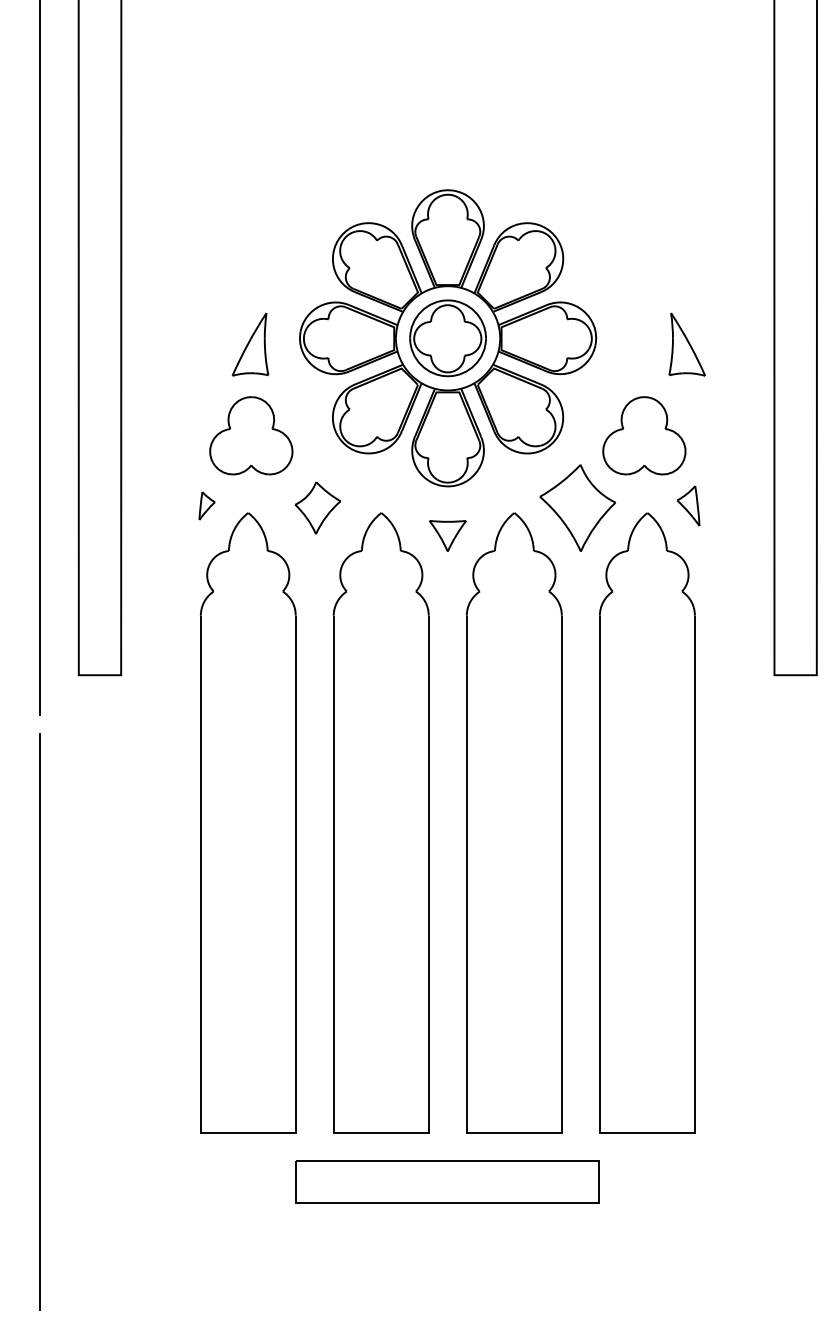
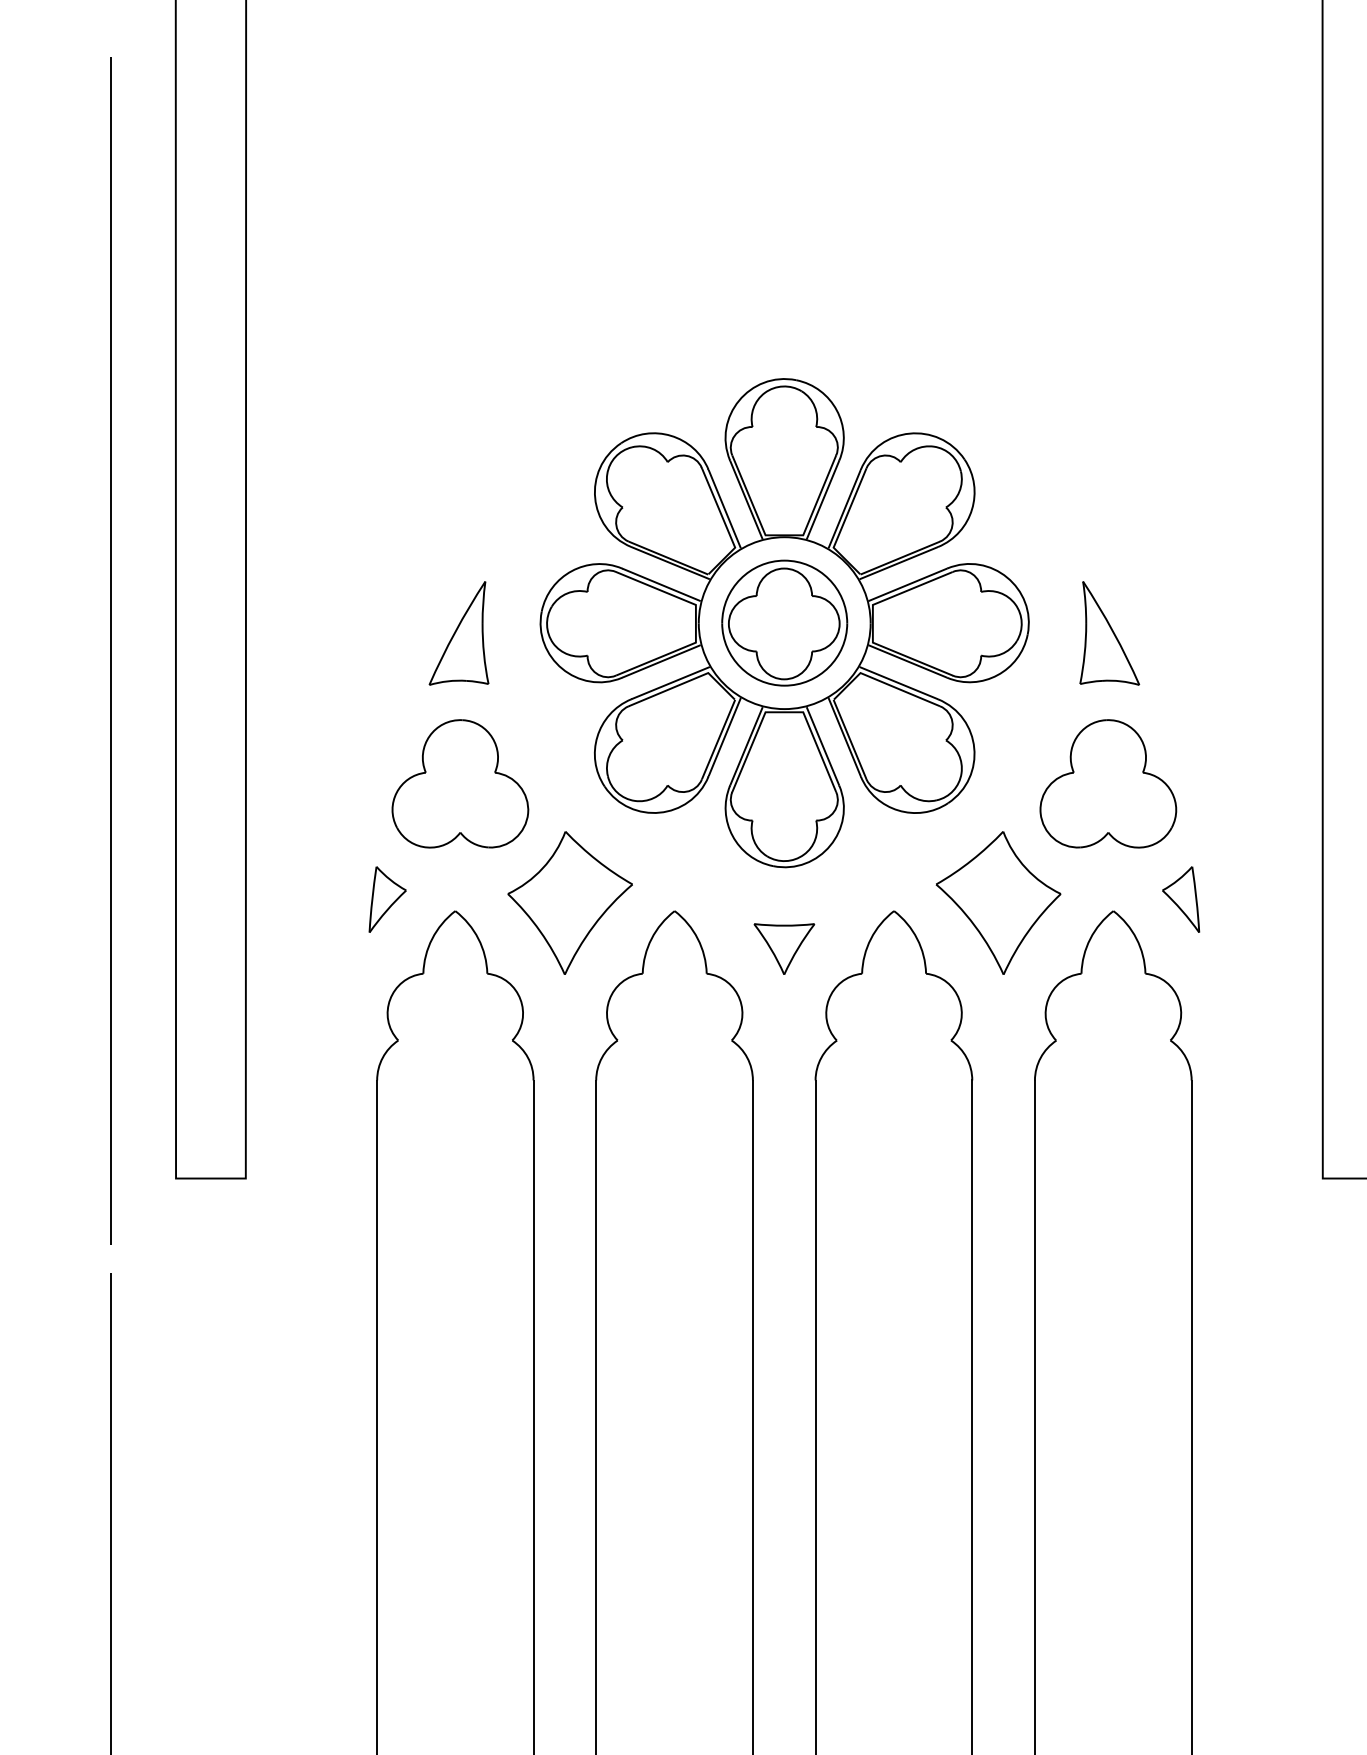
part: (686, 344) -> (1108, 633), moved
part: (206, 505) -> (386, 898), size x1.43
part: (317, 507) -> (569, 902), size x1.67

